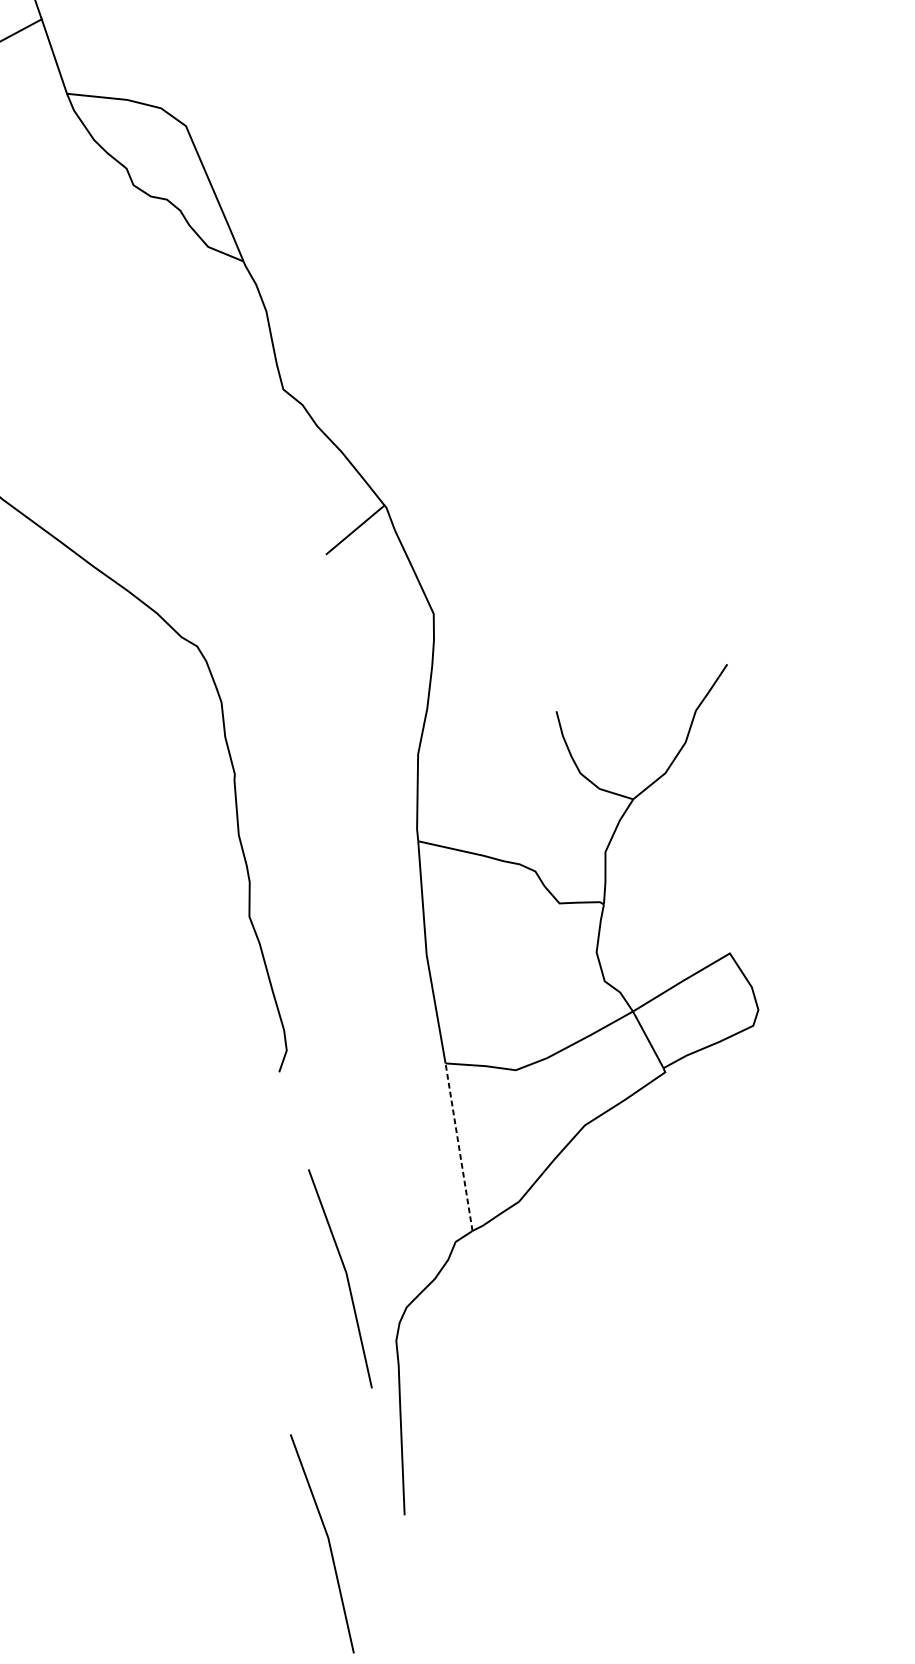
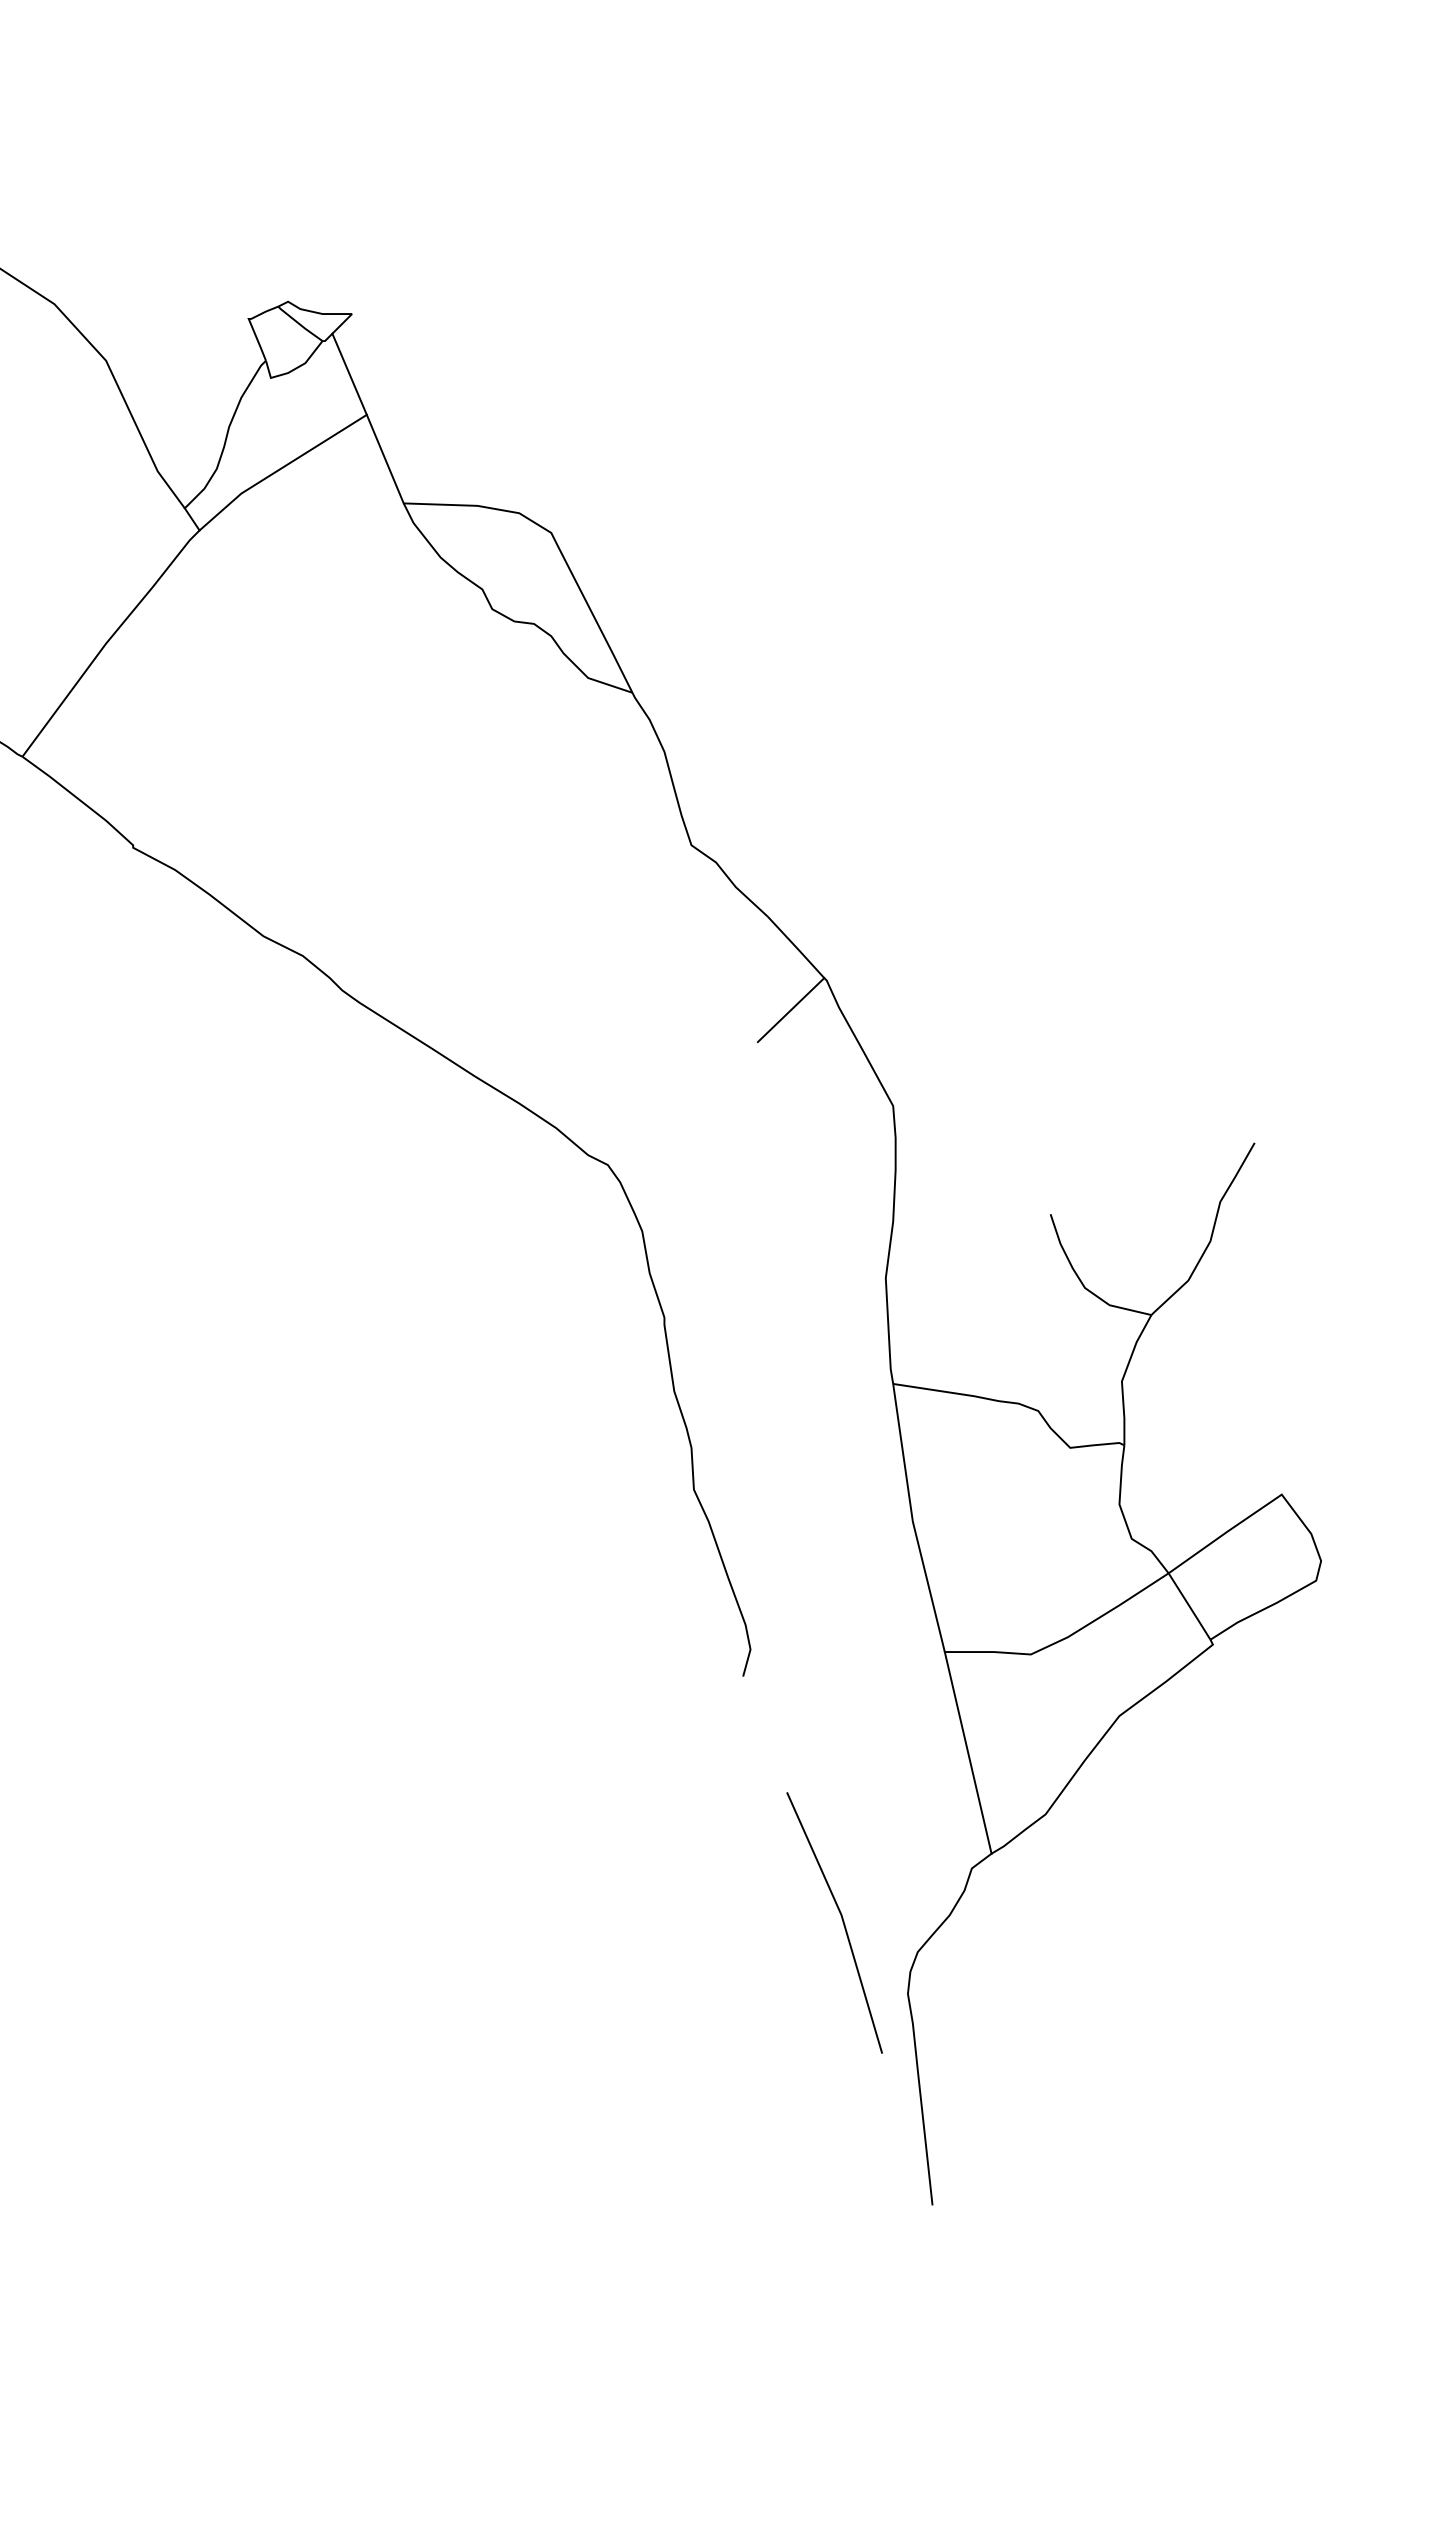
line: (459, 1146) -> (968, 1752), dashed -> solid
line: (328, 1541) -> (841, 2243), removed

